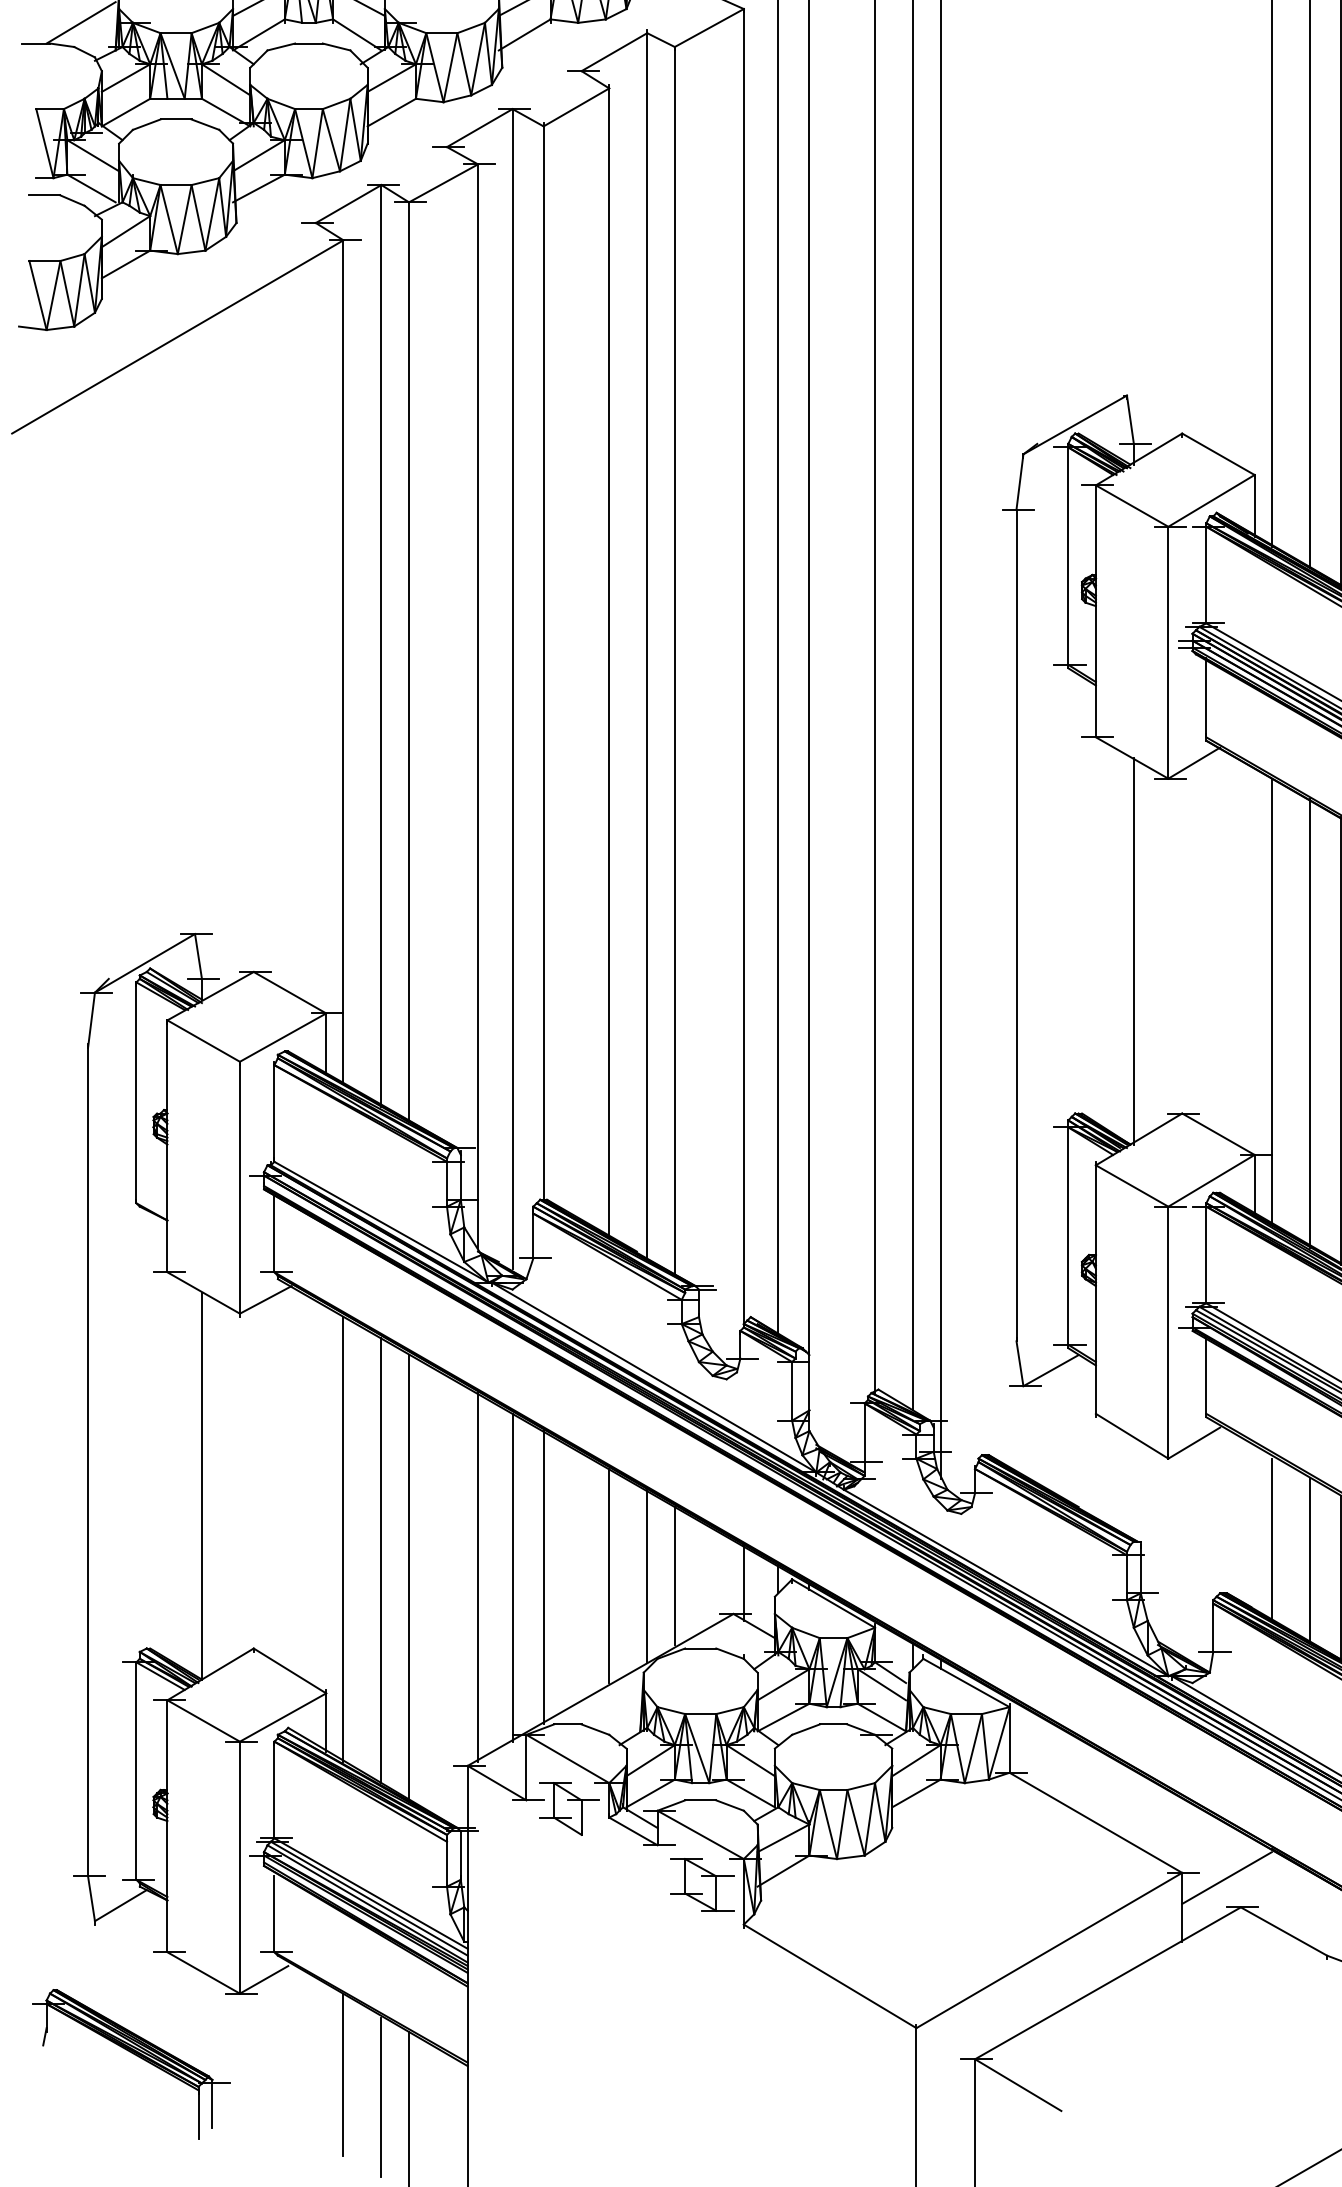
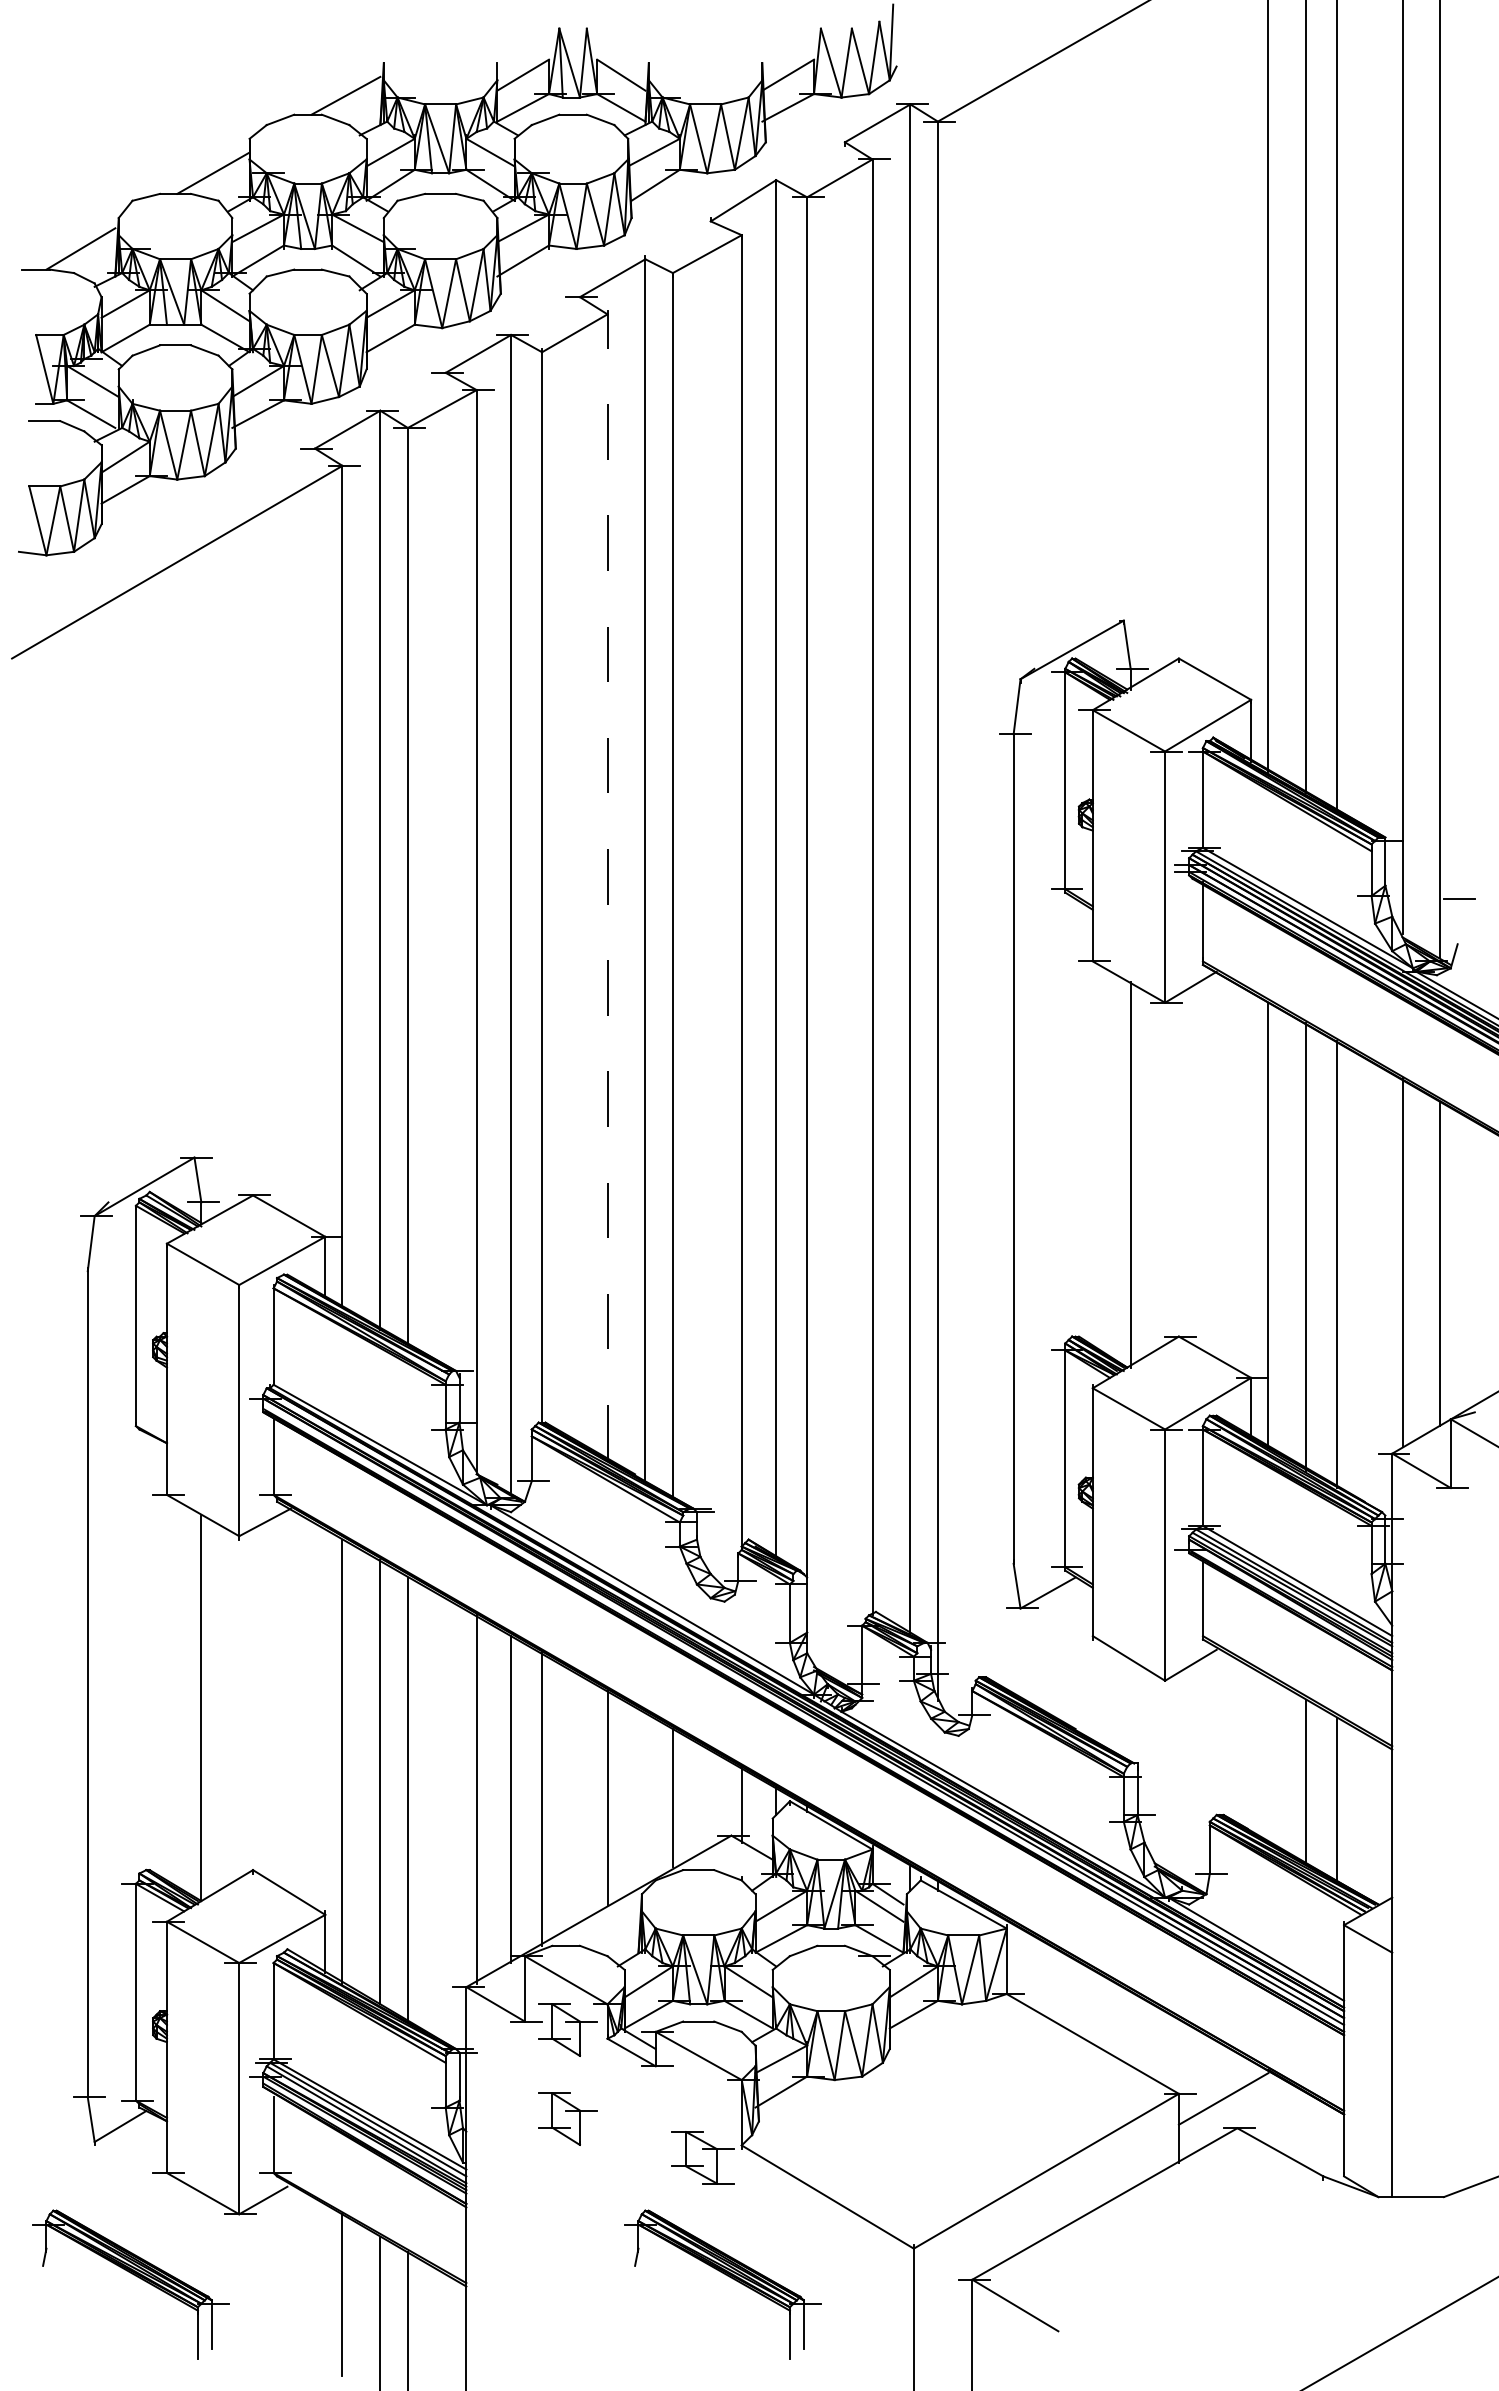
line: (609, 662) -> (607, 886), solid -> dashed
line: (1272, 1539) -> (1268, 1761), removed
line: (647, 1575) -> (645, 1797), removed
part: (701, 1884) -> (702, 2157), moved
part: (569, 1897) -> (567, 2118), added
part: (729, 2056) -> (727, 2276), added

